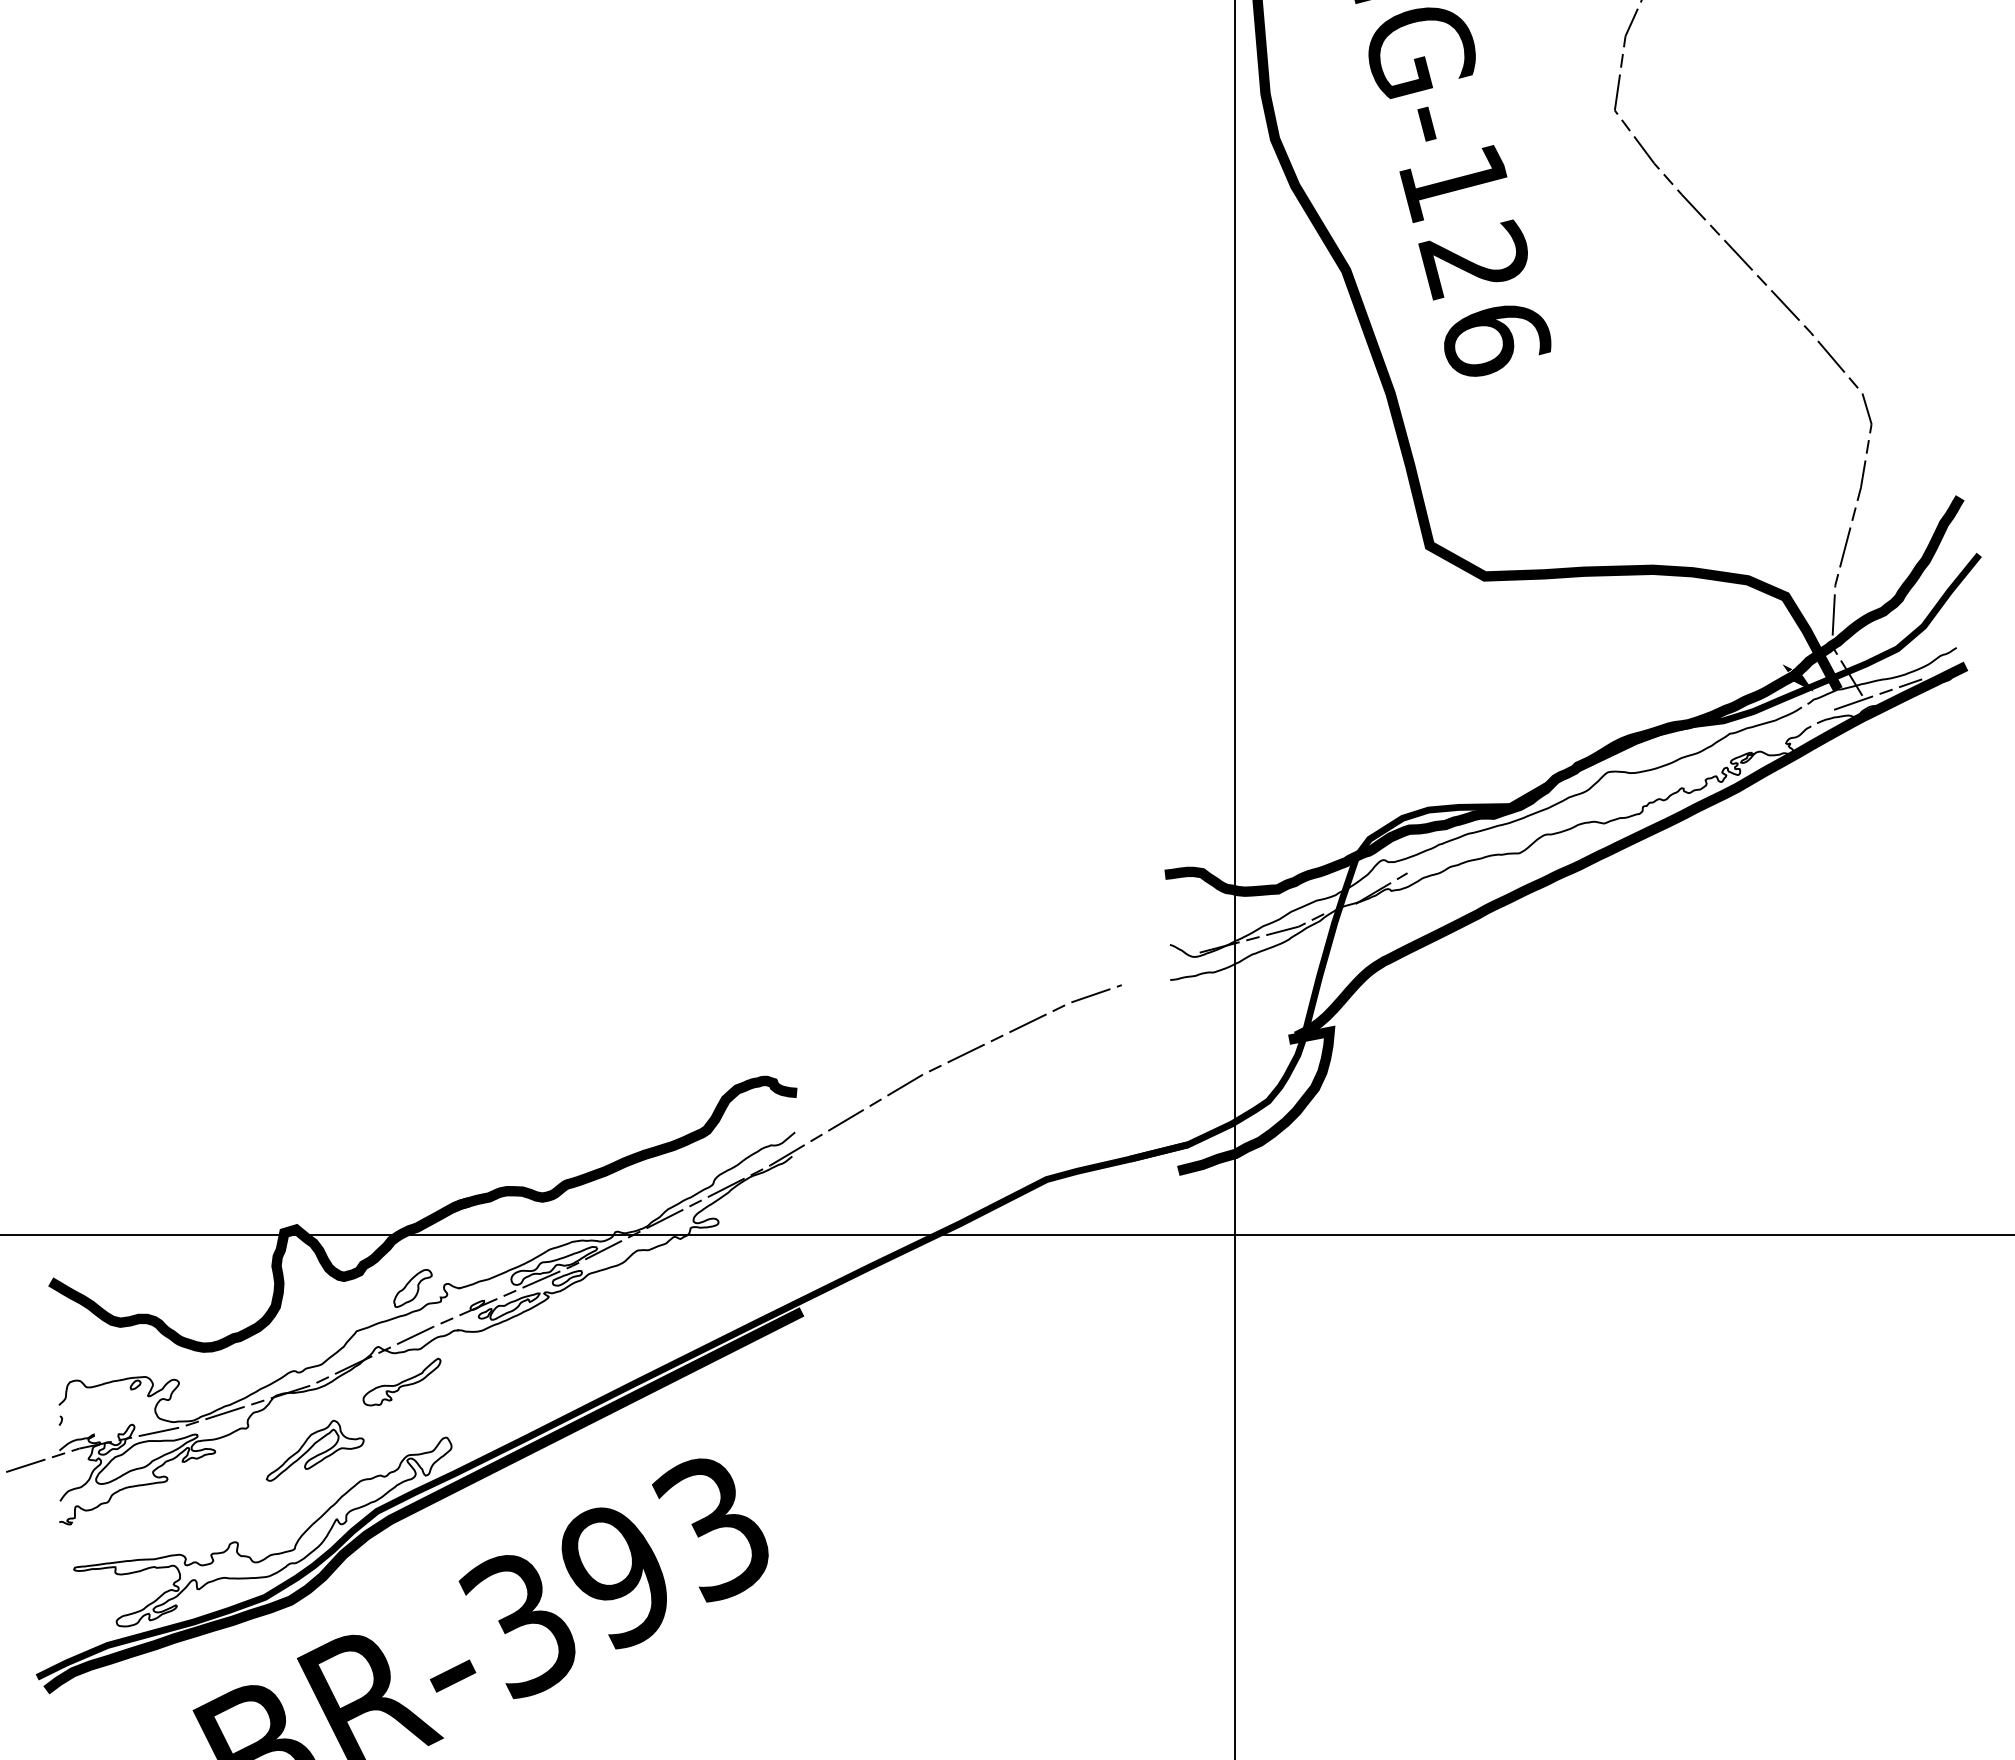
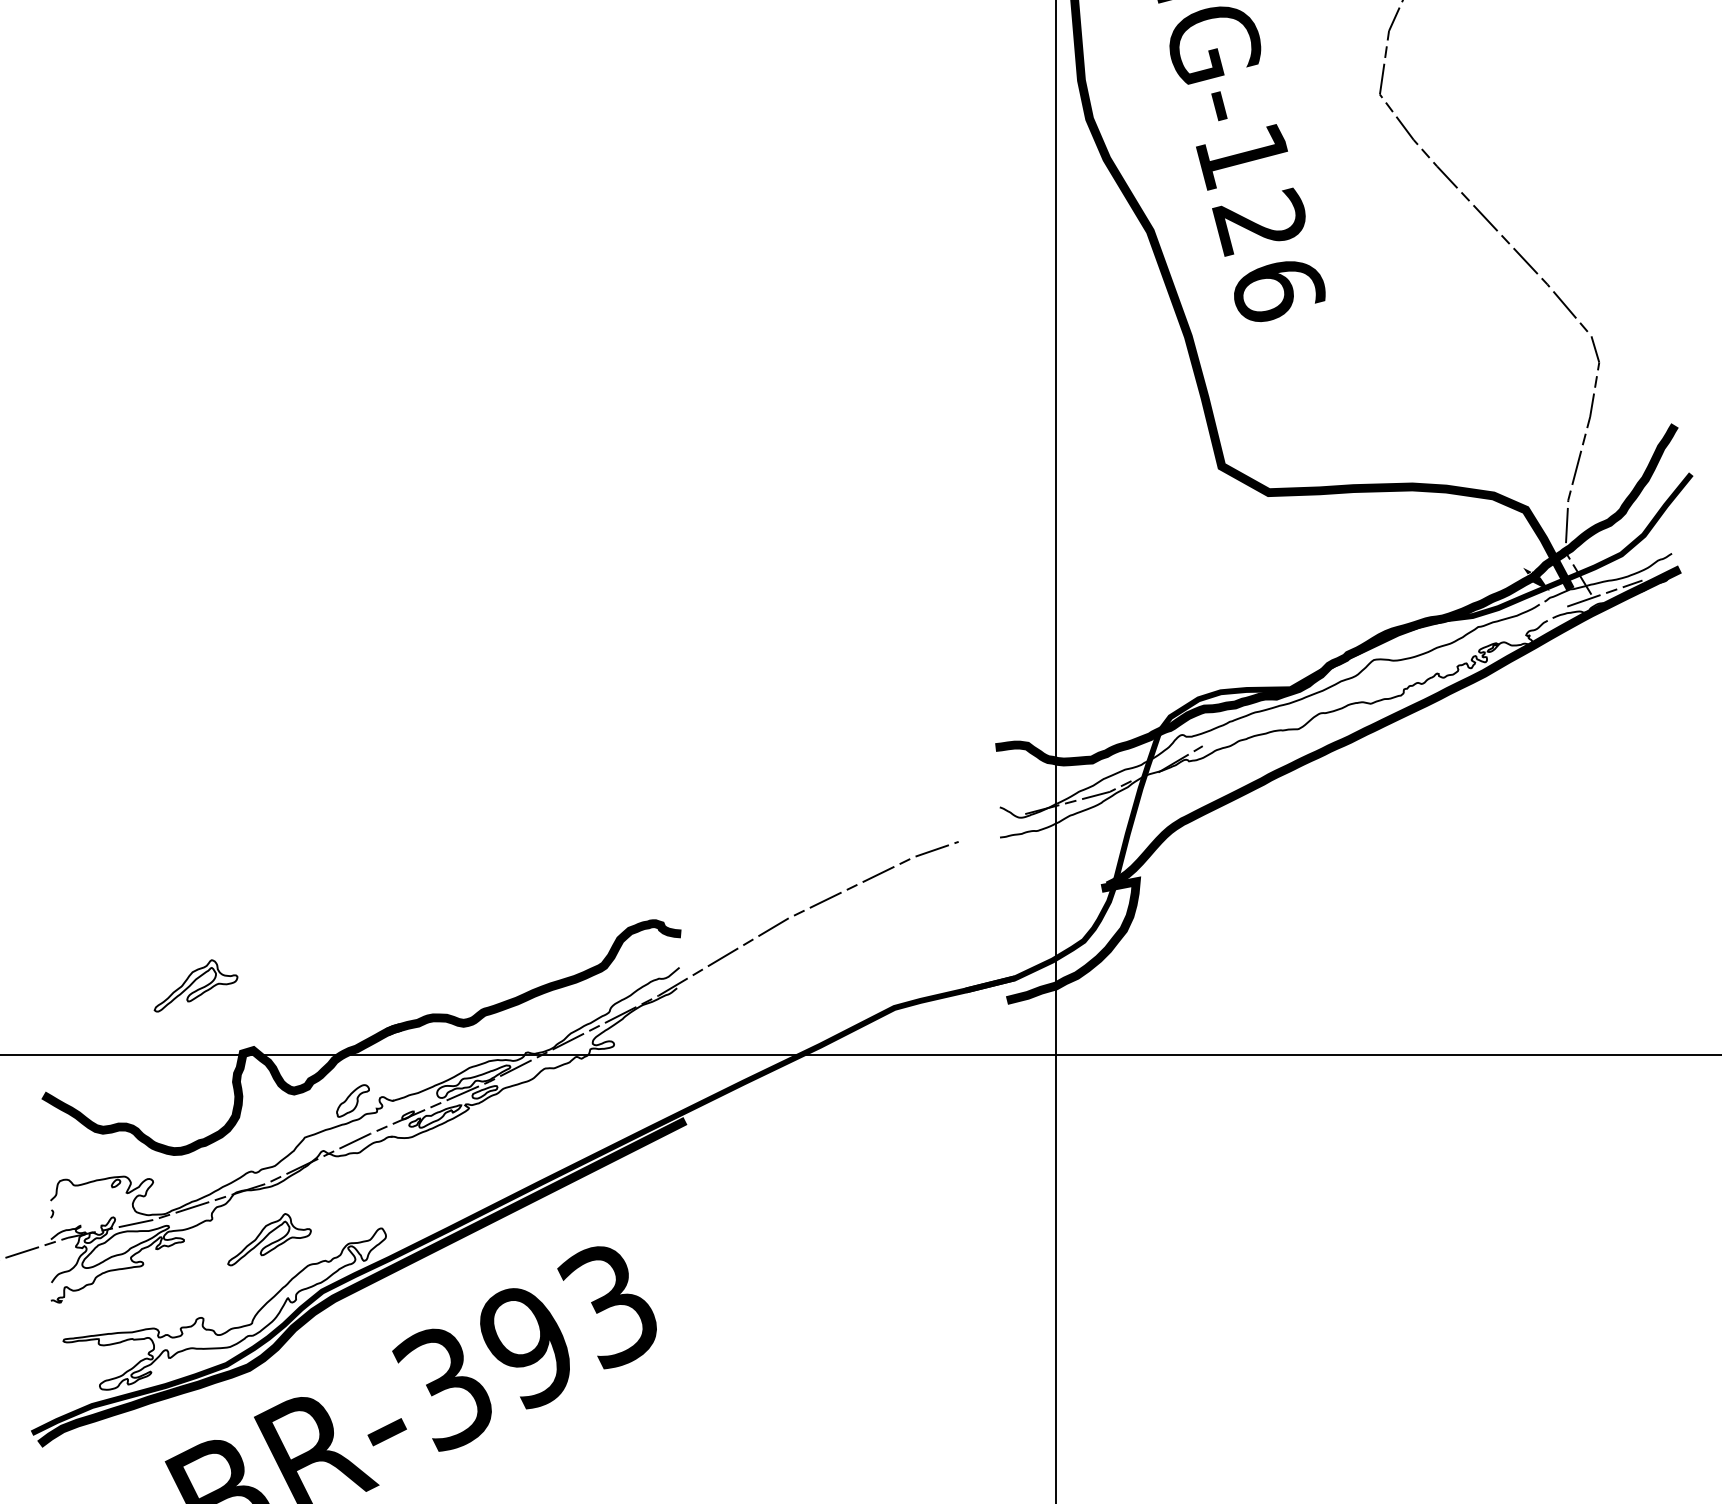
part: (228, 1153) -> (195, 985), added
part: (401, 1381) -> (343, 1180), removed

